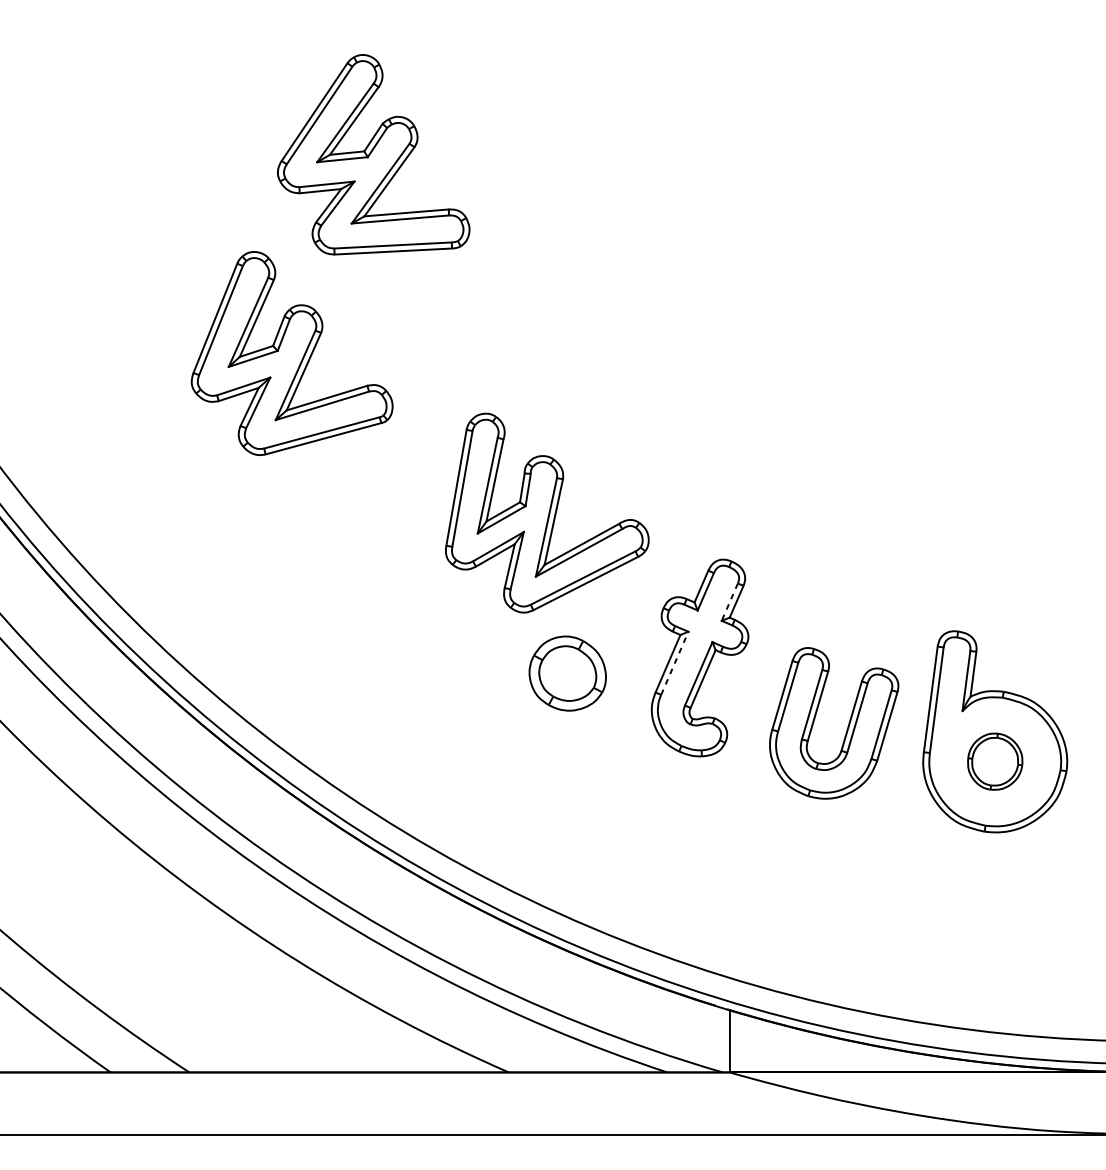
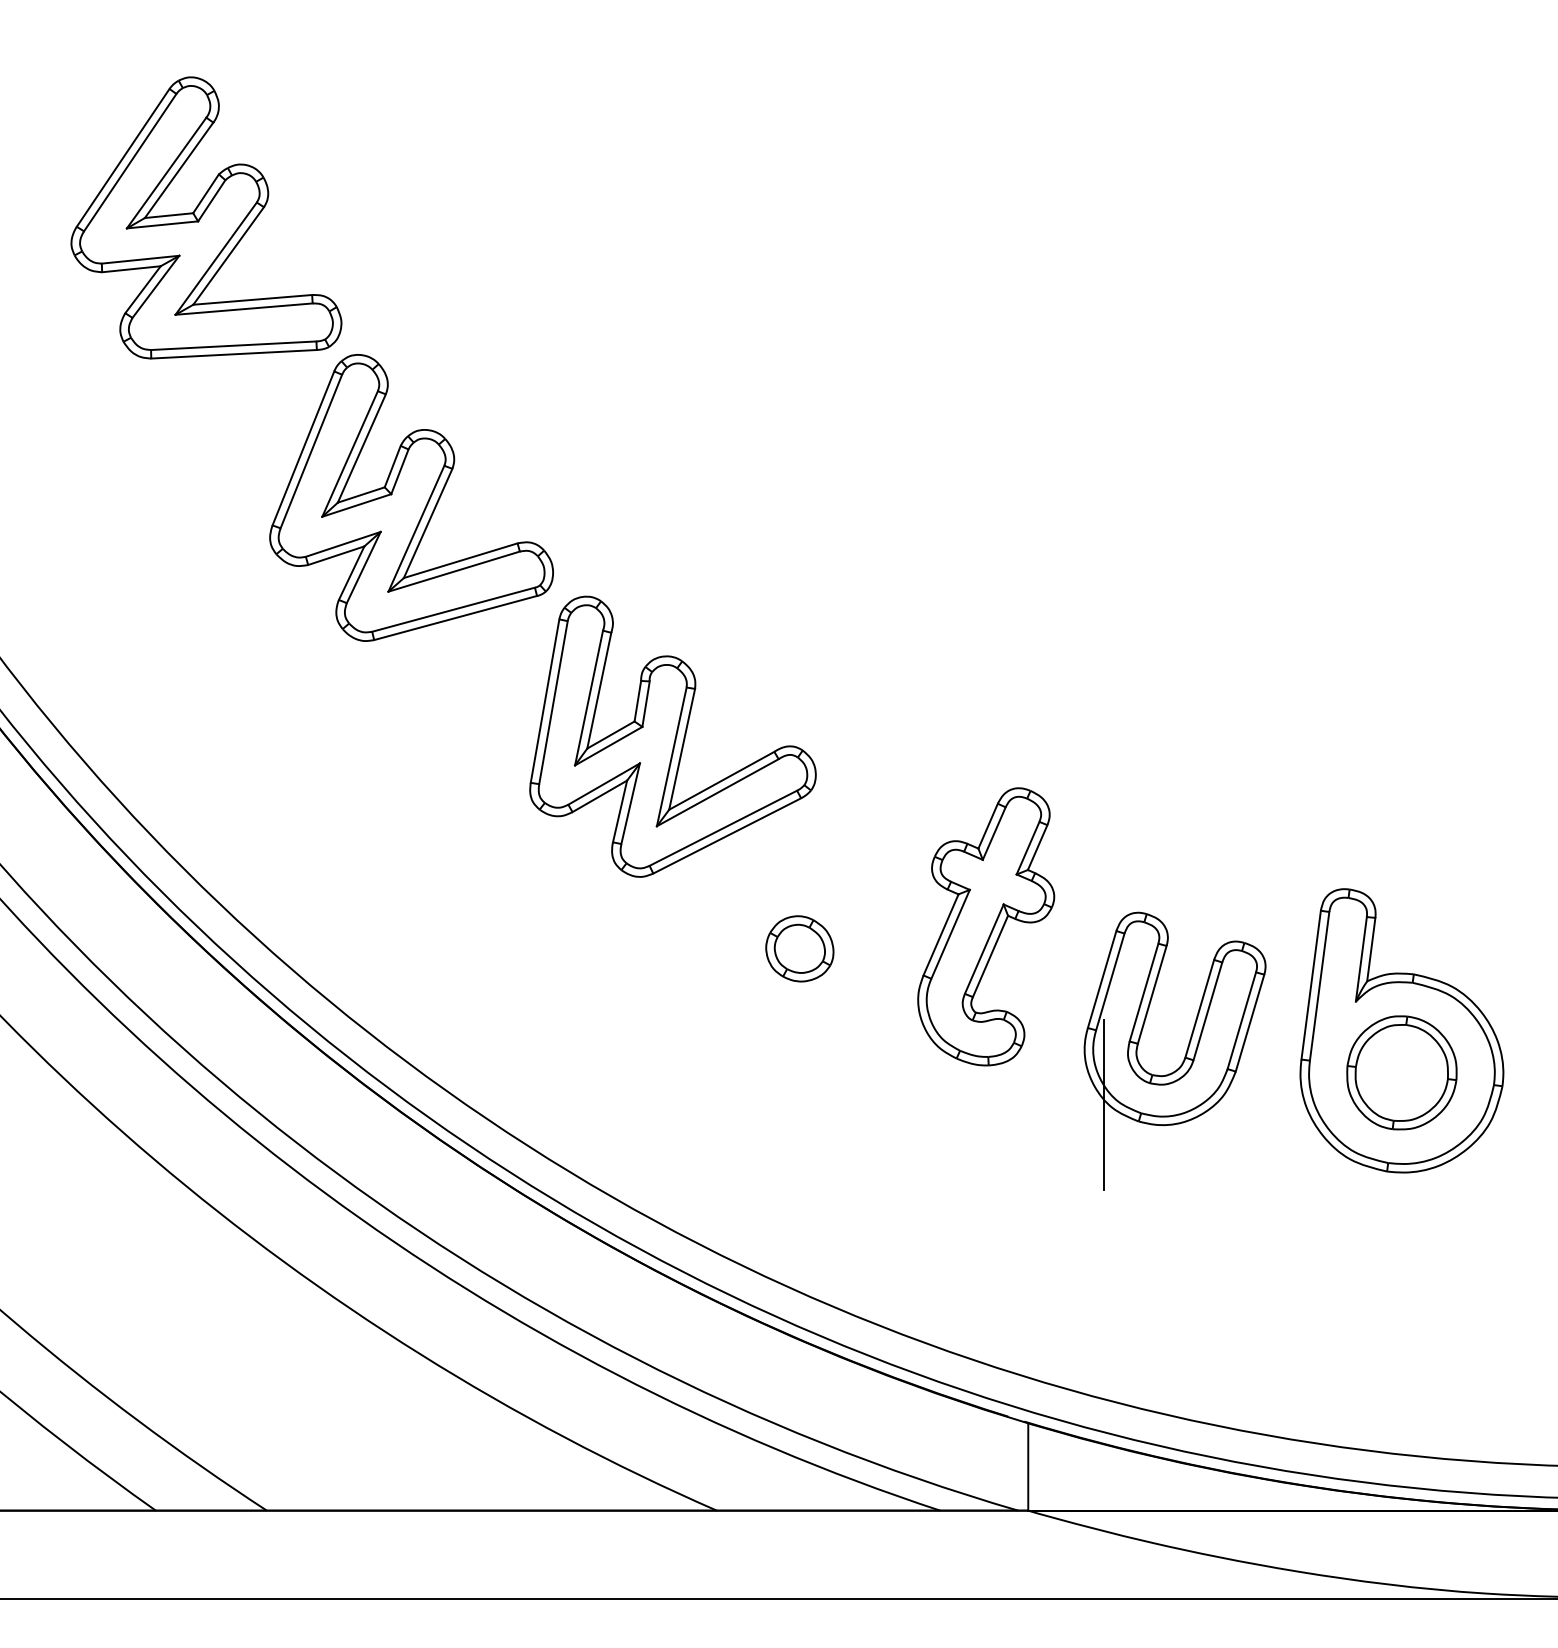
part: (373, 154) -> (206, 217), moved
part: (546, 512) -> (672, 736), moved
line: (730, 602) -> (1028, 848), dashed -> solid
line: (674, 662) -> (950, 933), dashed -> solid
part: (567, 673) -> (799, 948), size x0.62
part: (994, 761) -> (1401, 1072), size x1.43
line: (784, 784) -> (1104, 1105), added

